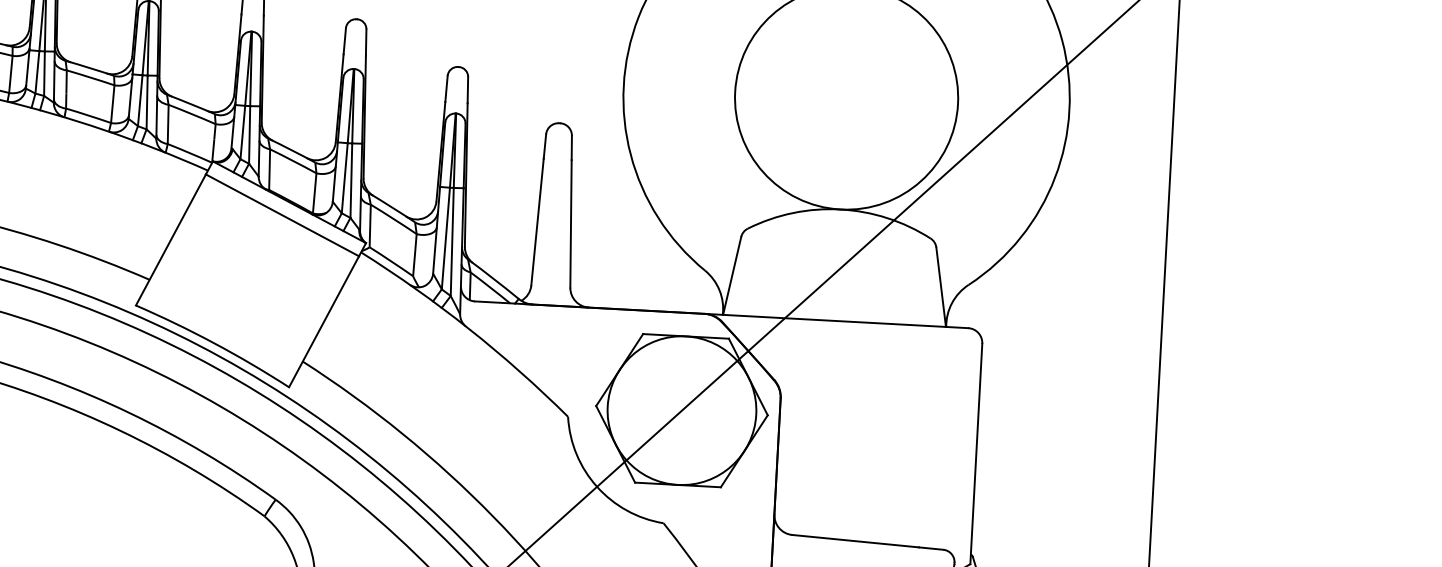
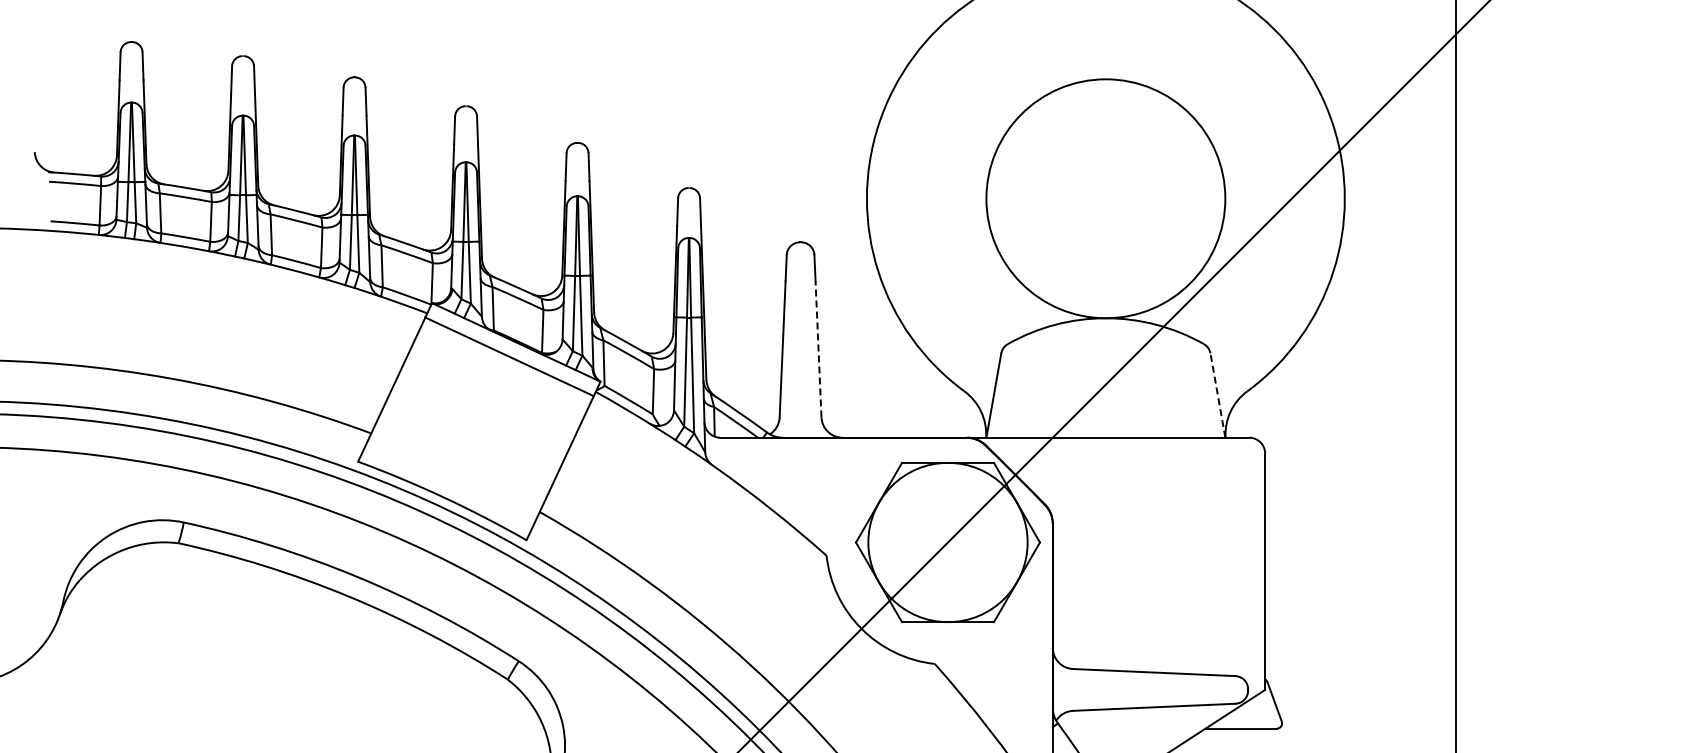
line: (571, 223) -> (818, 348), solid -> dashed
line: (940, 287) -> (1217, 395), solid -> dashed

